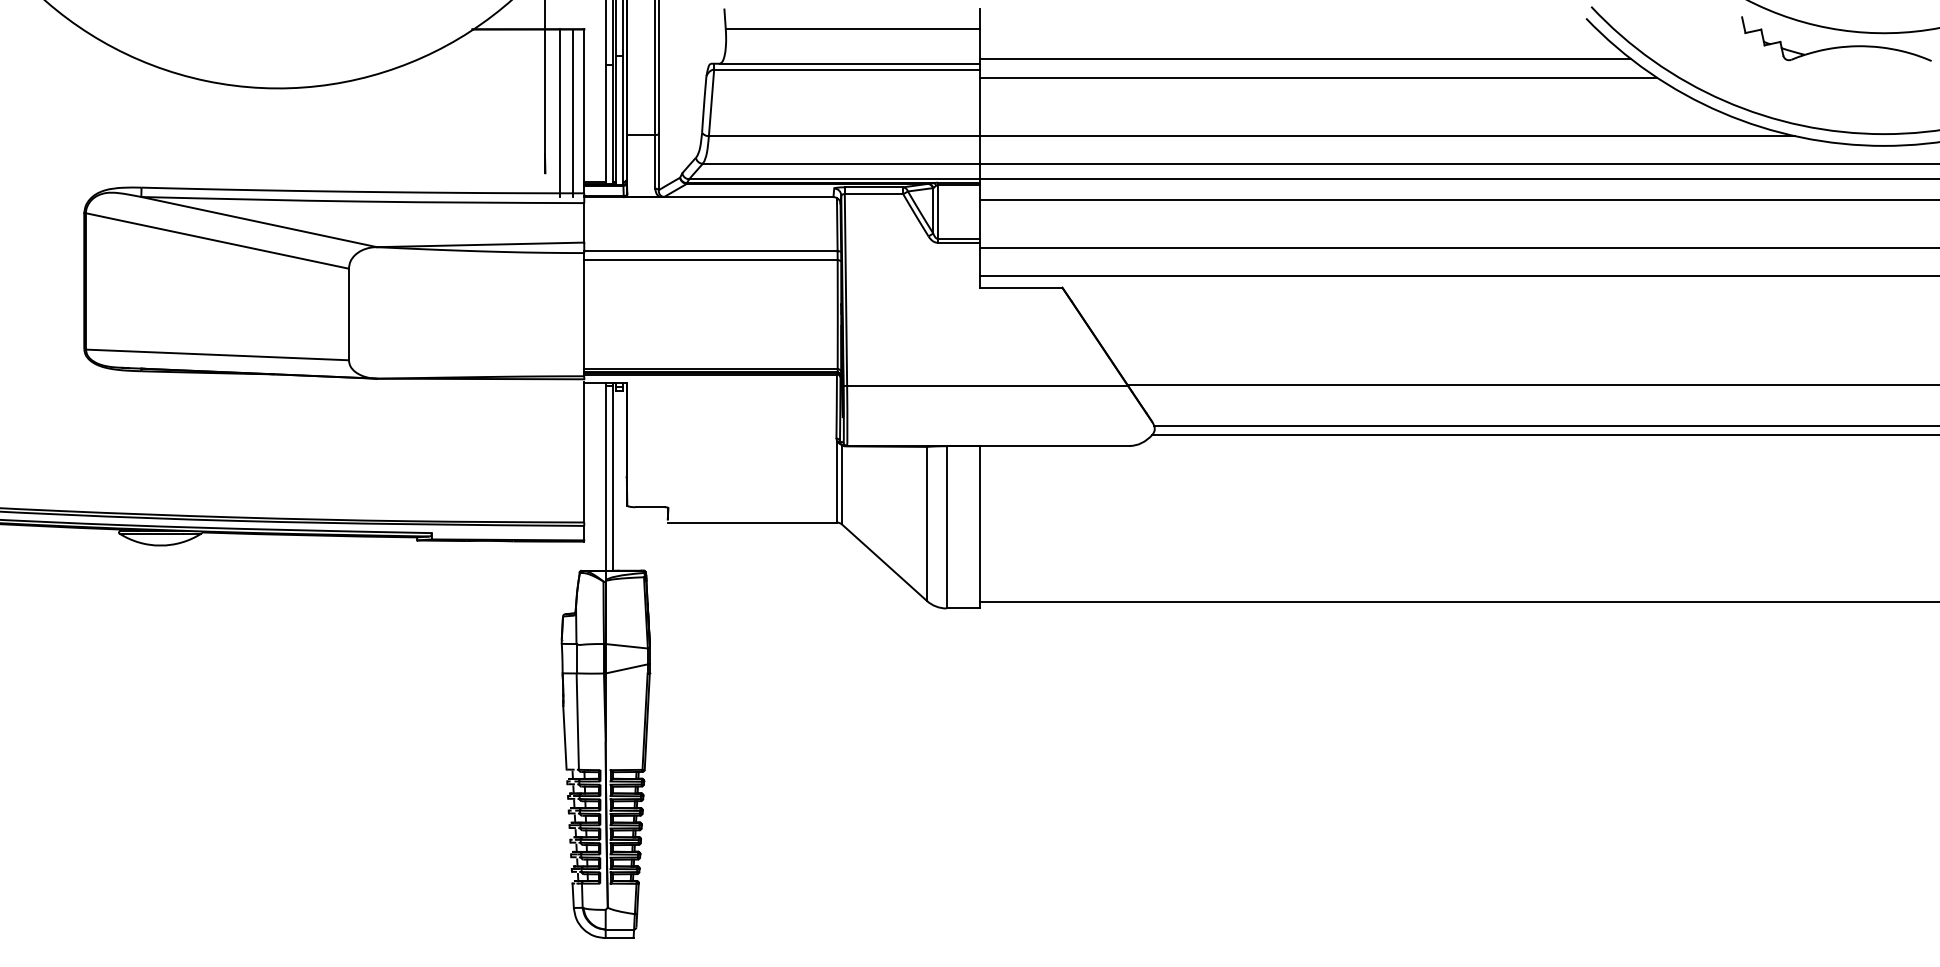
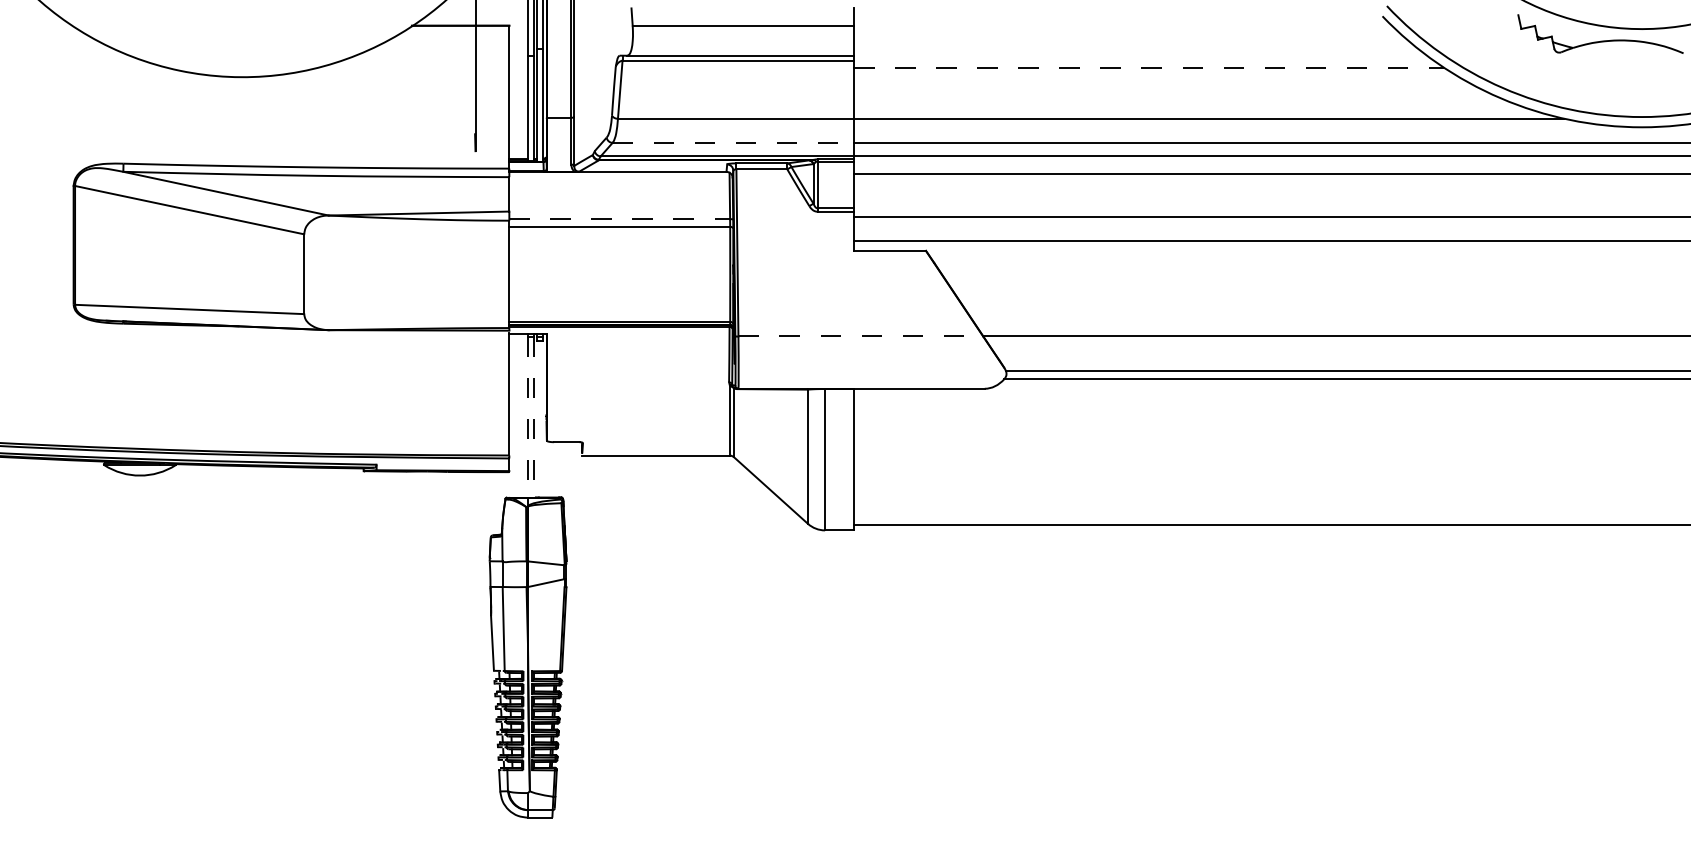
line: (1305, 58) -> (1137, 51), removed
line: (1318, 77) -> (1149, 67), solid -> dashed
line: (559, 112) -> (487, 98), removed
line: (572, 112) -> (499, 98), removed
line: (841, 163) -> (733, 142), solid -> dashed
line: (711, 251) -> (620, 219), solid -> dashed
line: (988, 385) -> (861, 336), solid -> dashed
line: (606, 478) -> (528, 417), solid -> dashed
line: (613, 478) -> (534, 417), solid -> dashed

